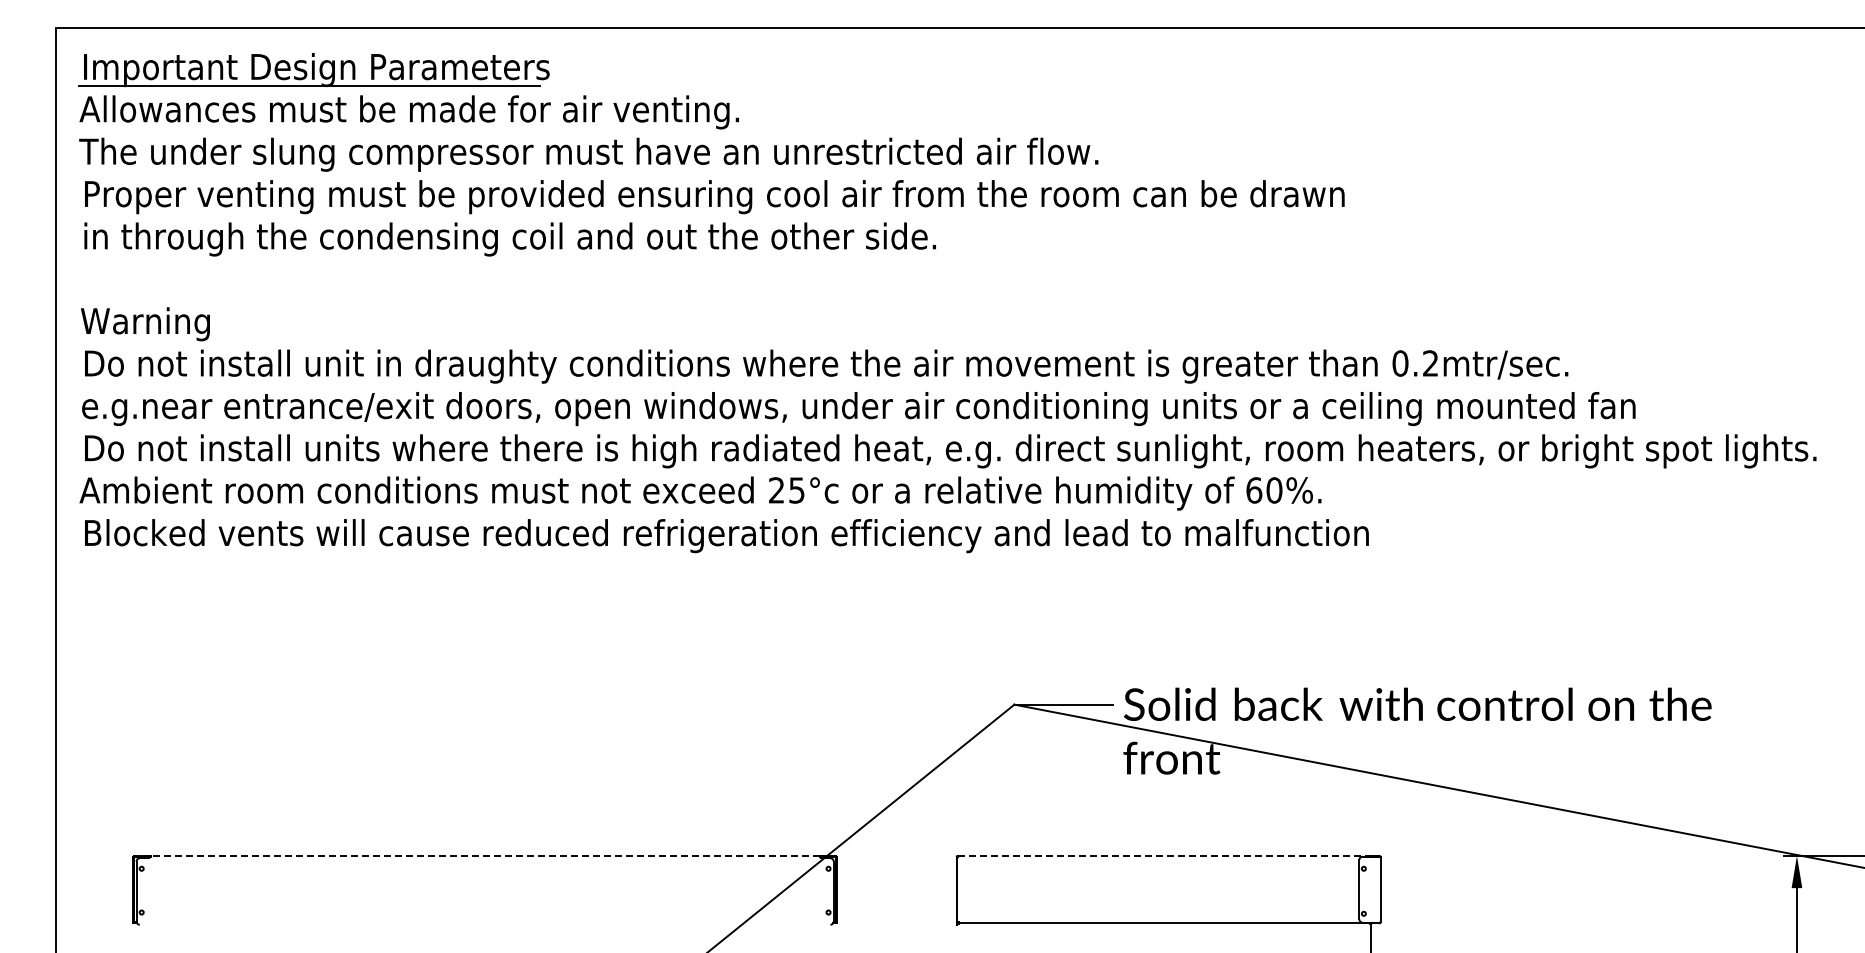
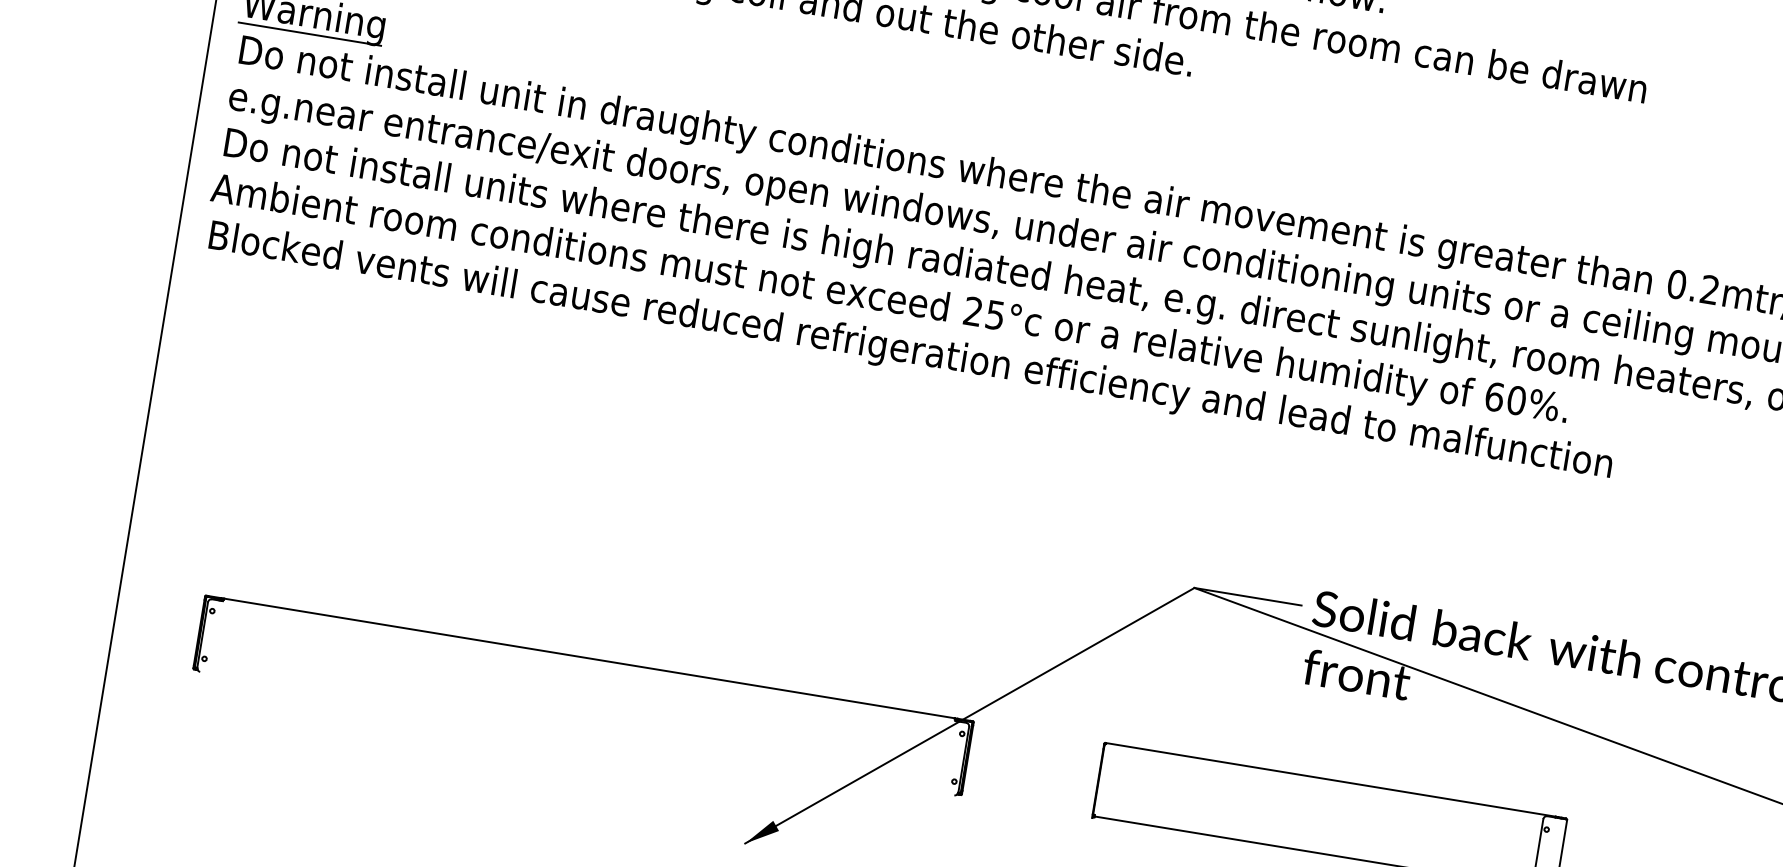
line: (144, 339) -> (310, 33), added
line: (485, 855) -> (590, 658), dashed -> solid
line: (1164, 855) -> (1331, 779), dashed -> solid

